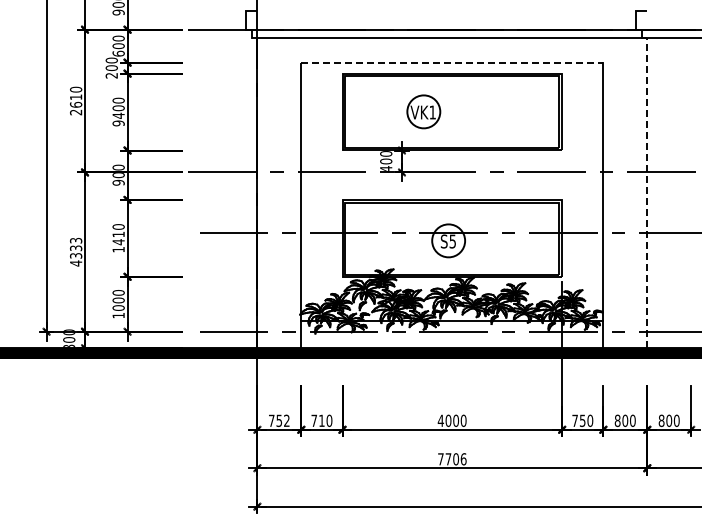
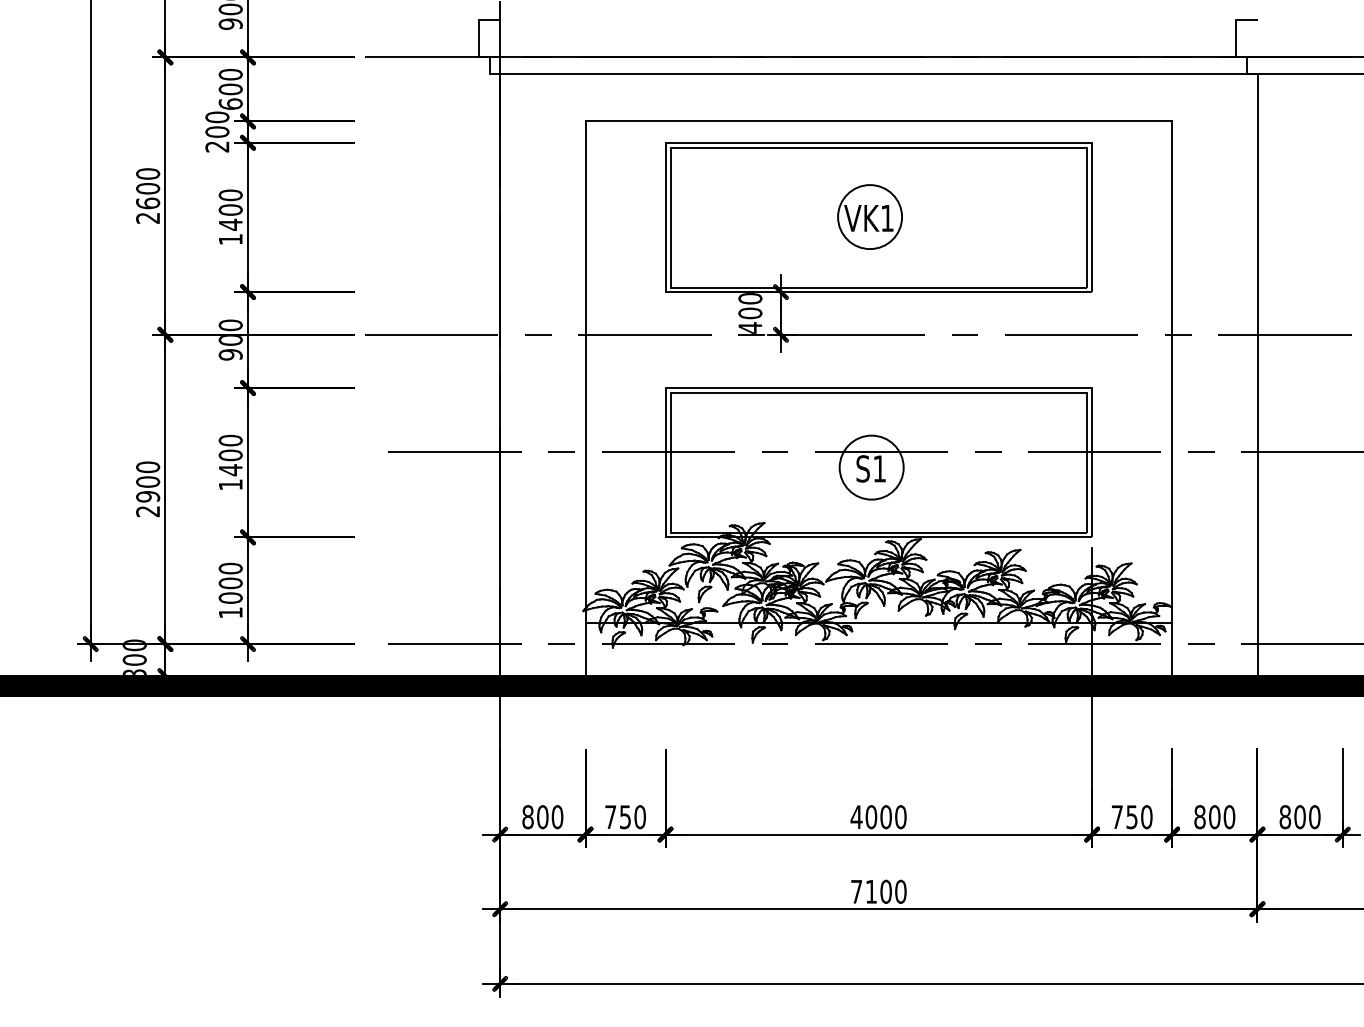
line: (452, 62) -> (879, 121), dashed -> solid
text: (76, 97) -> (148, 189), 2610 -> 2600
part: (423, 111) -> (869, 216), moved
text: (118, 123) -> (230, 239), 9400 -> 1400
line: (647, 192) -> (1257, 373), dashed -> solid
text: (118, 234) -> (230, 455), 1410 -> 1400
text: (452, 241) -> (879, 468), S5 -> S1
text: (76, 251) -> (148, 488), 4333 -> 2900
text: (278, 420) -> (541, 816), 752 -> 800
text: (321, 420) -> (624, 816), 710 -> 750
text: (455, 459) -> (884, 892), 7706 -> 7100

